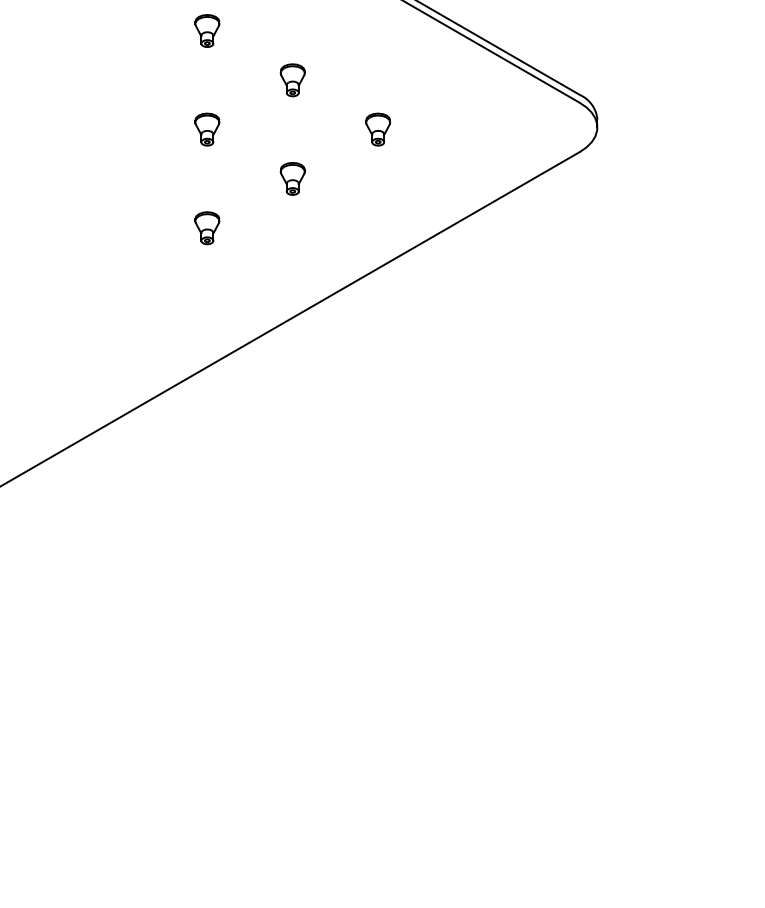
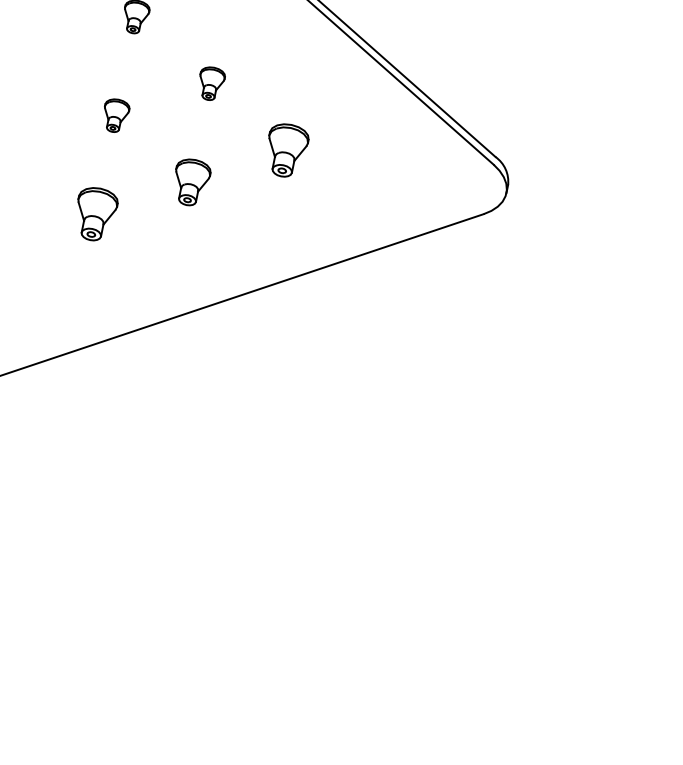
part: (378, 129) -> (286, 150), size x1.6
part: (292, 178) -> (190, 182), size x1.4
part: (207, 228) -> (95, 214), size x1.6

